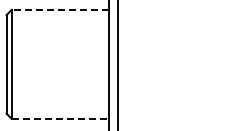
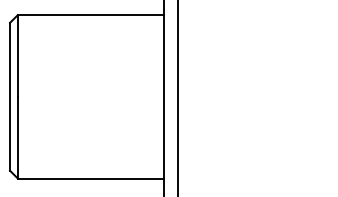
line: (60, 9) -> (90, 14), dashed -> solid
line: (60, 118) -> (90, 178), dashed -> solid

